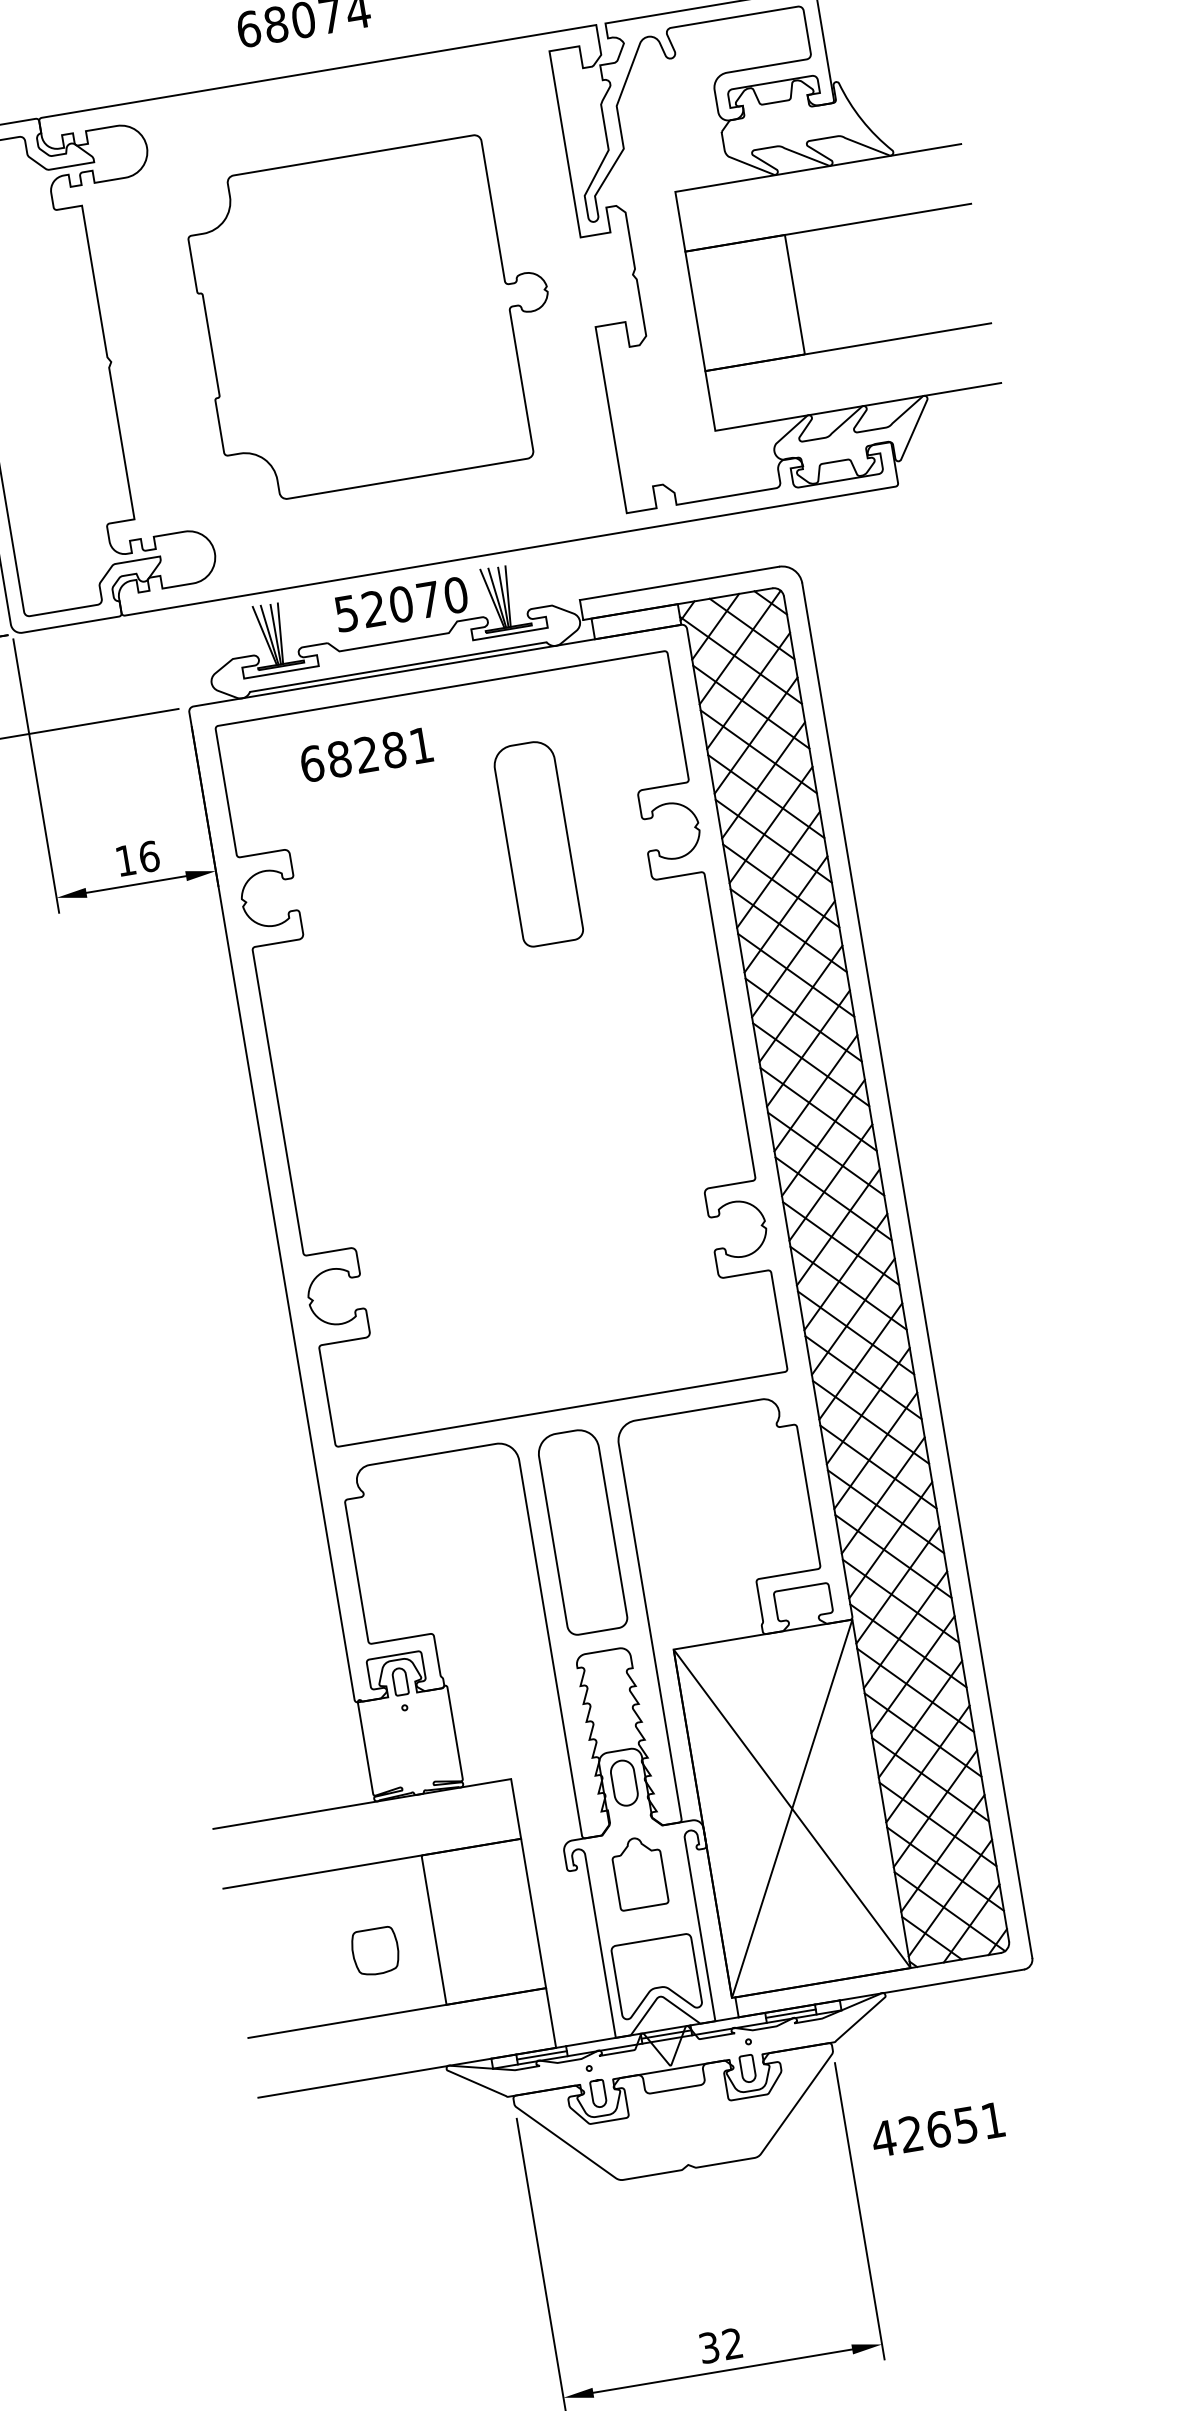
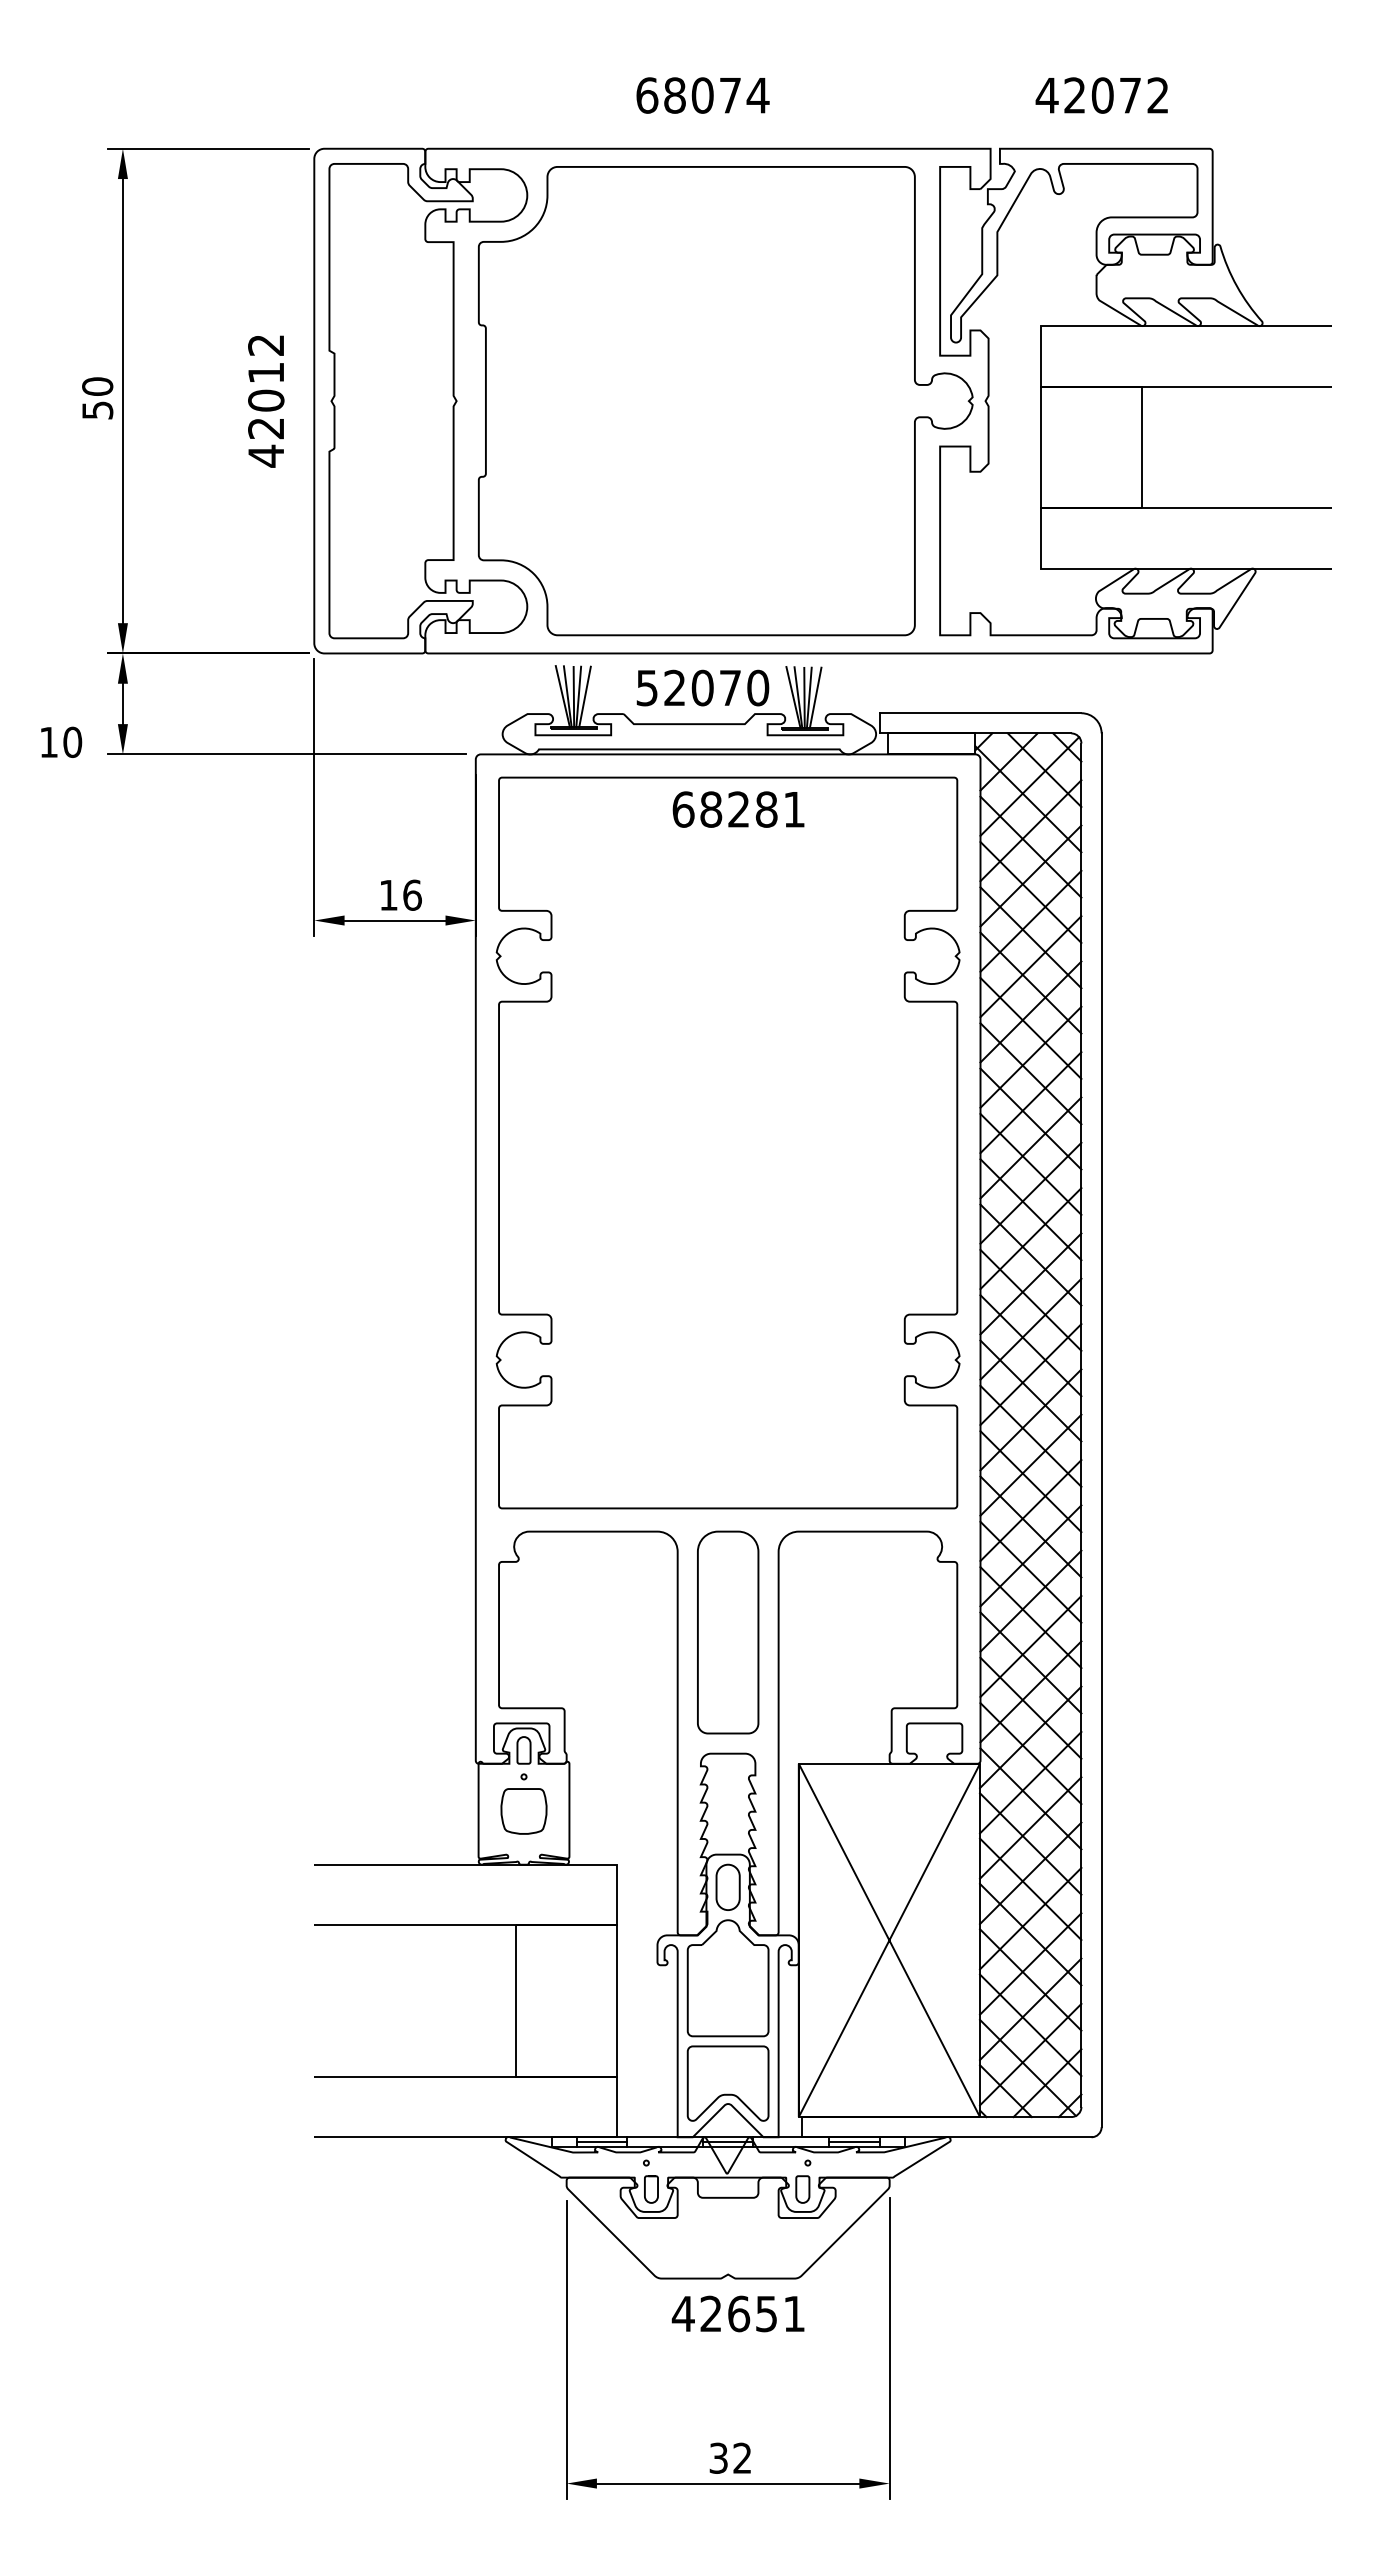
part: (376, 318) -> (725, 401), size x1.43
line: (514, 595) -> (815, 697), added
line: (286, 632) -> (584, 696), added
text: (366, 754) -> (738, 809), moved
part: (538, 843) -> (798, 946), removed
part: (638, 1873) -> (727, 1978), size x1.67
part: (375, 1951) -> (523, 1811), moved
text: (937, 2129) -> (737, 2313), moved

